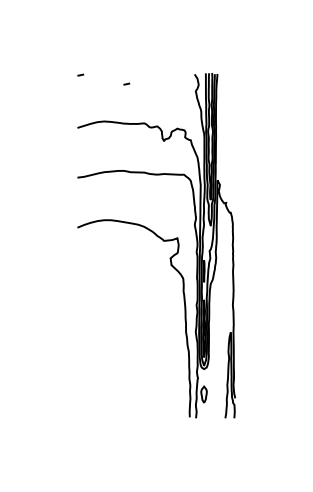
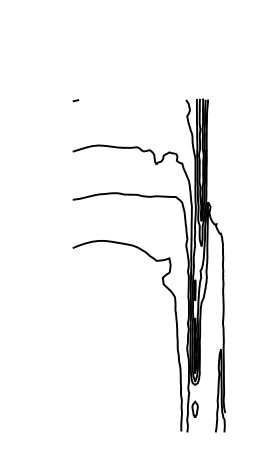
line: (126, 83) -> (120, 108), removed

